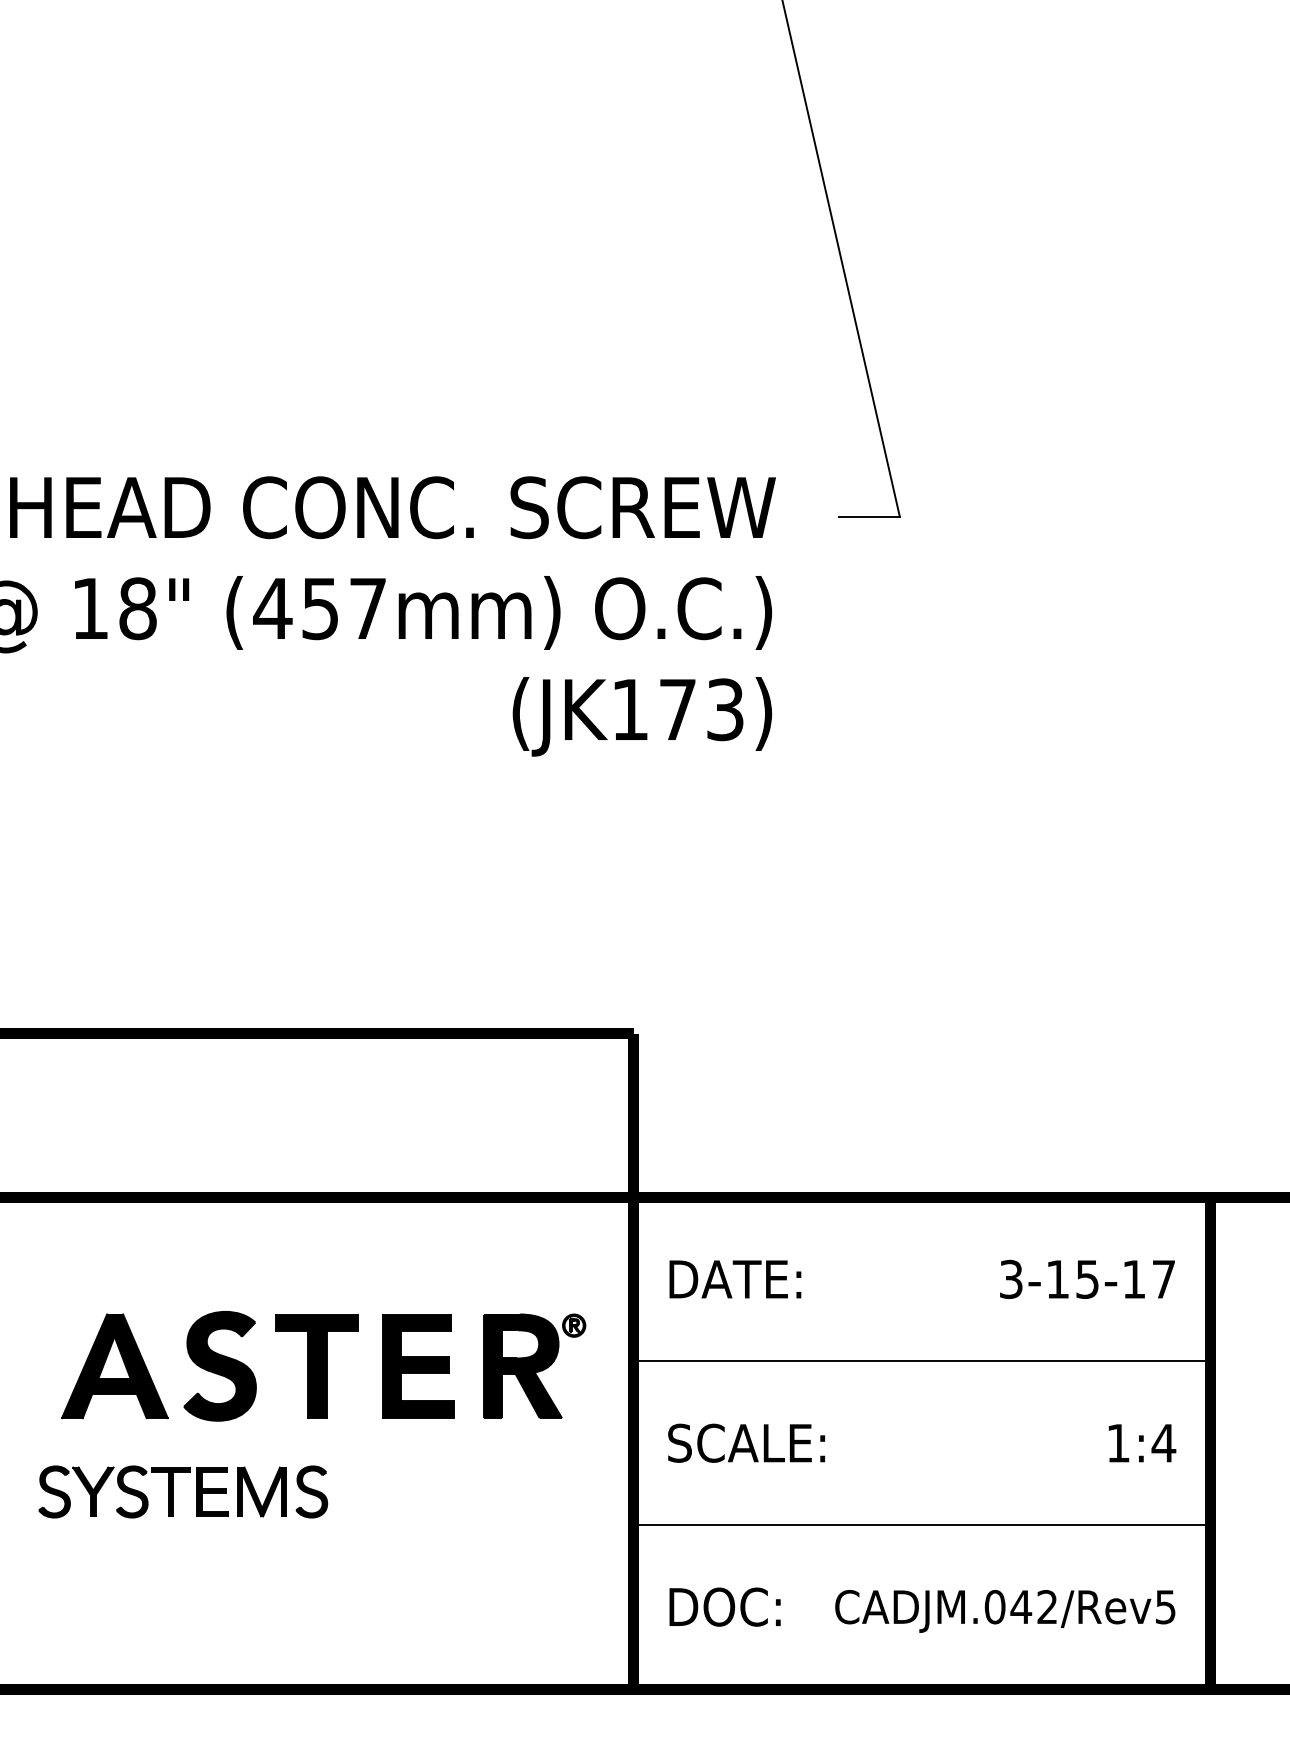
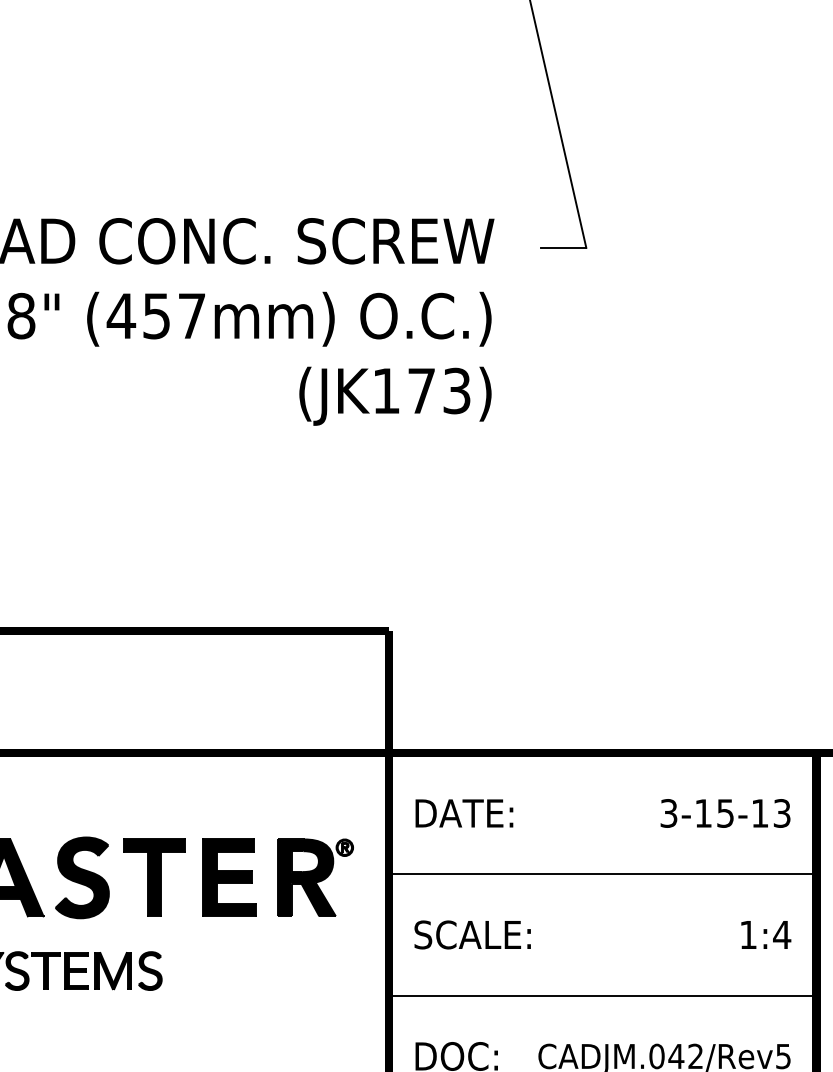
text: (1163, 1278) -> (781, 812), 3-15-17 -> 3-15-13

